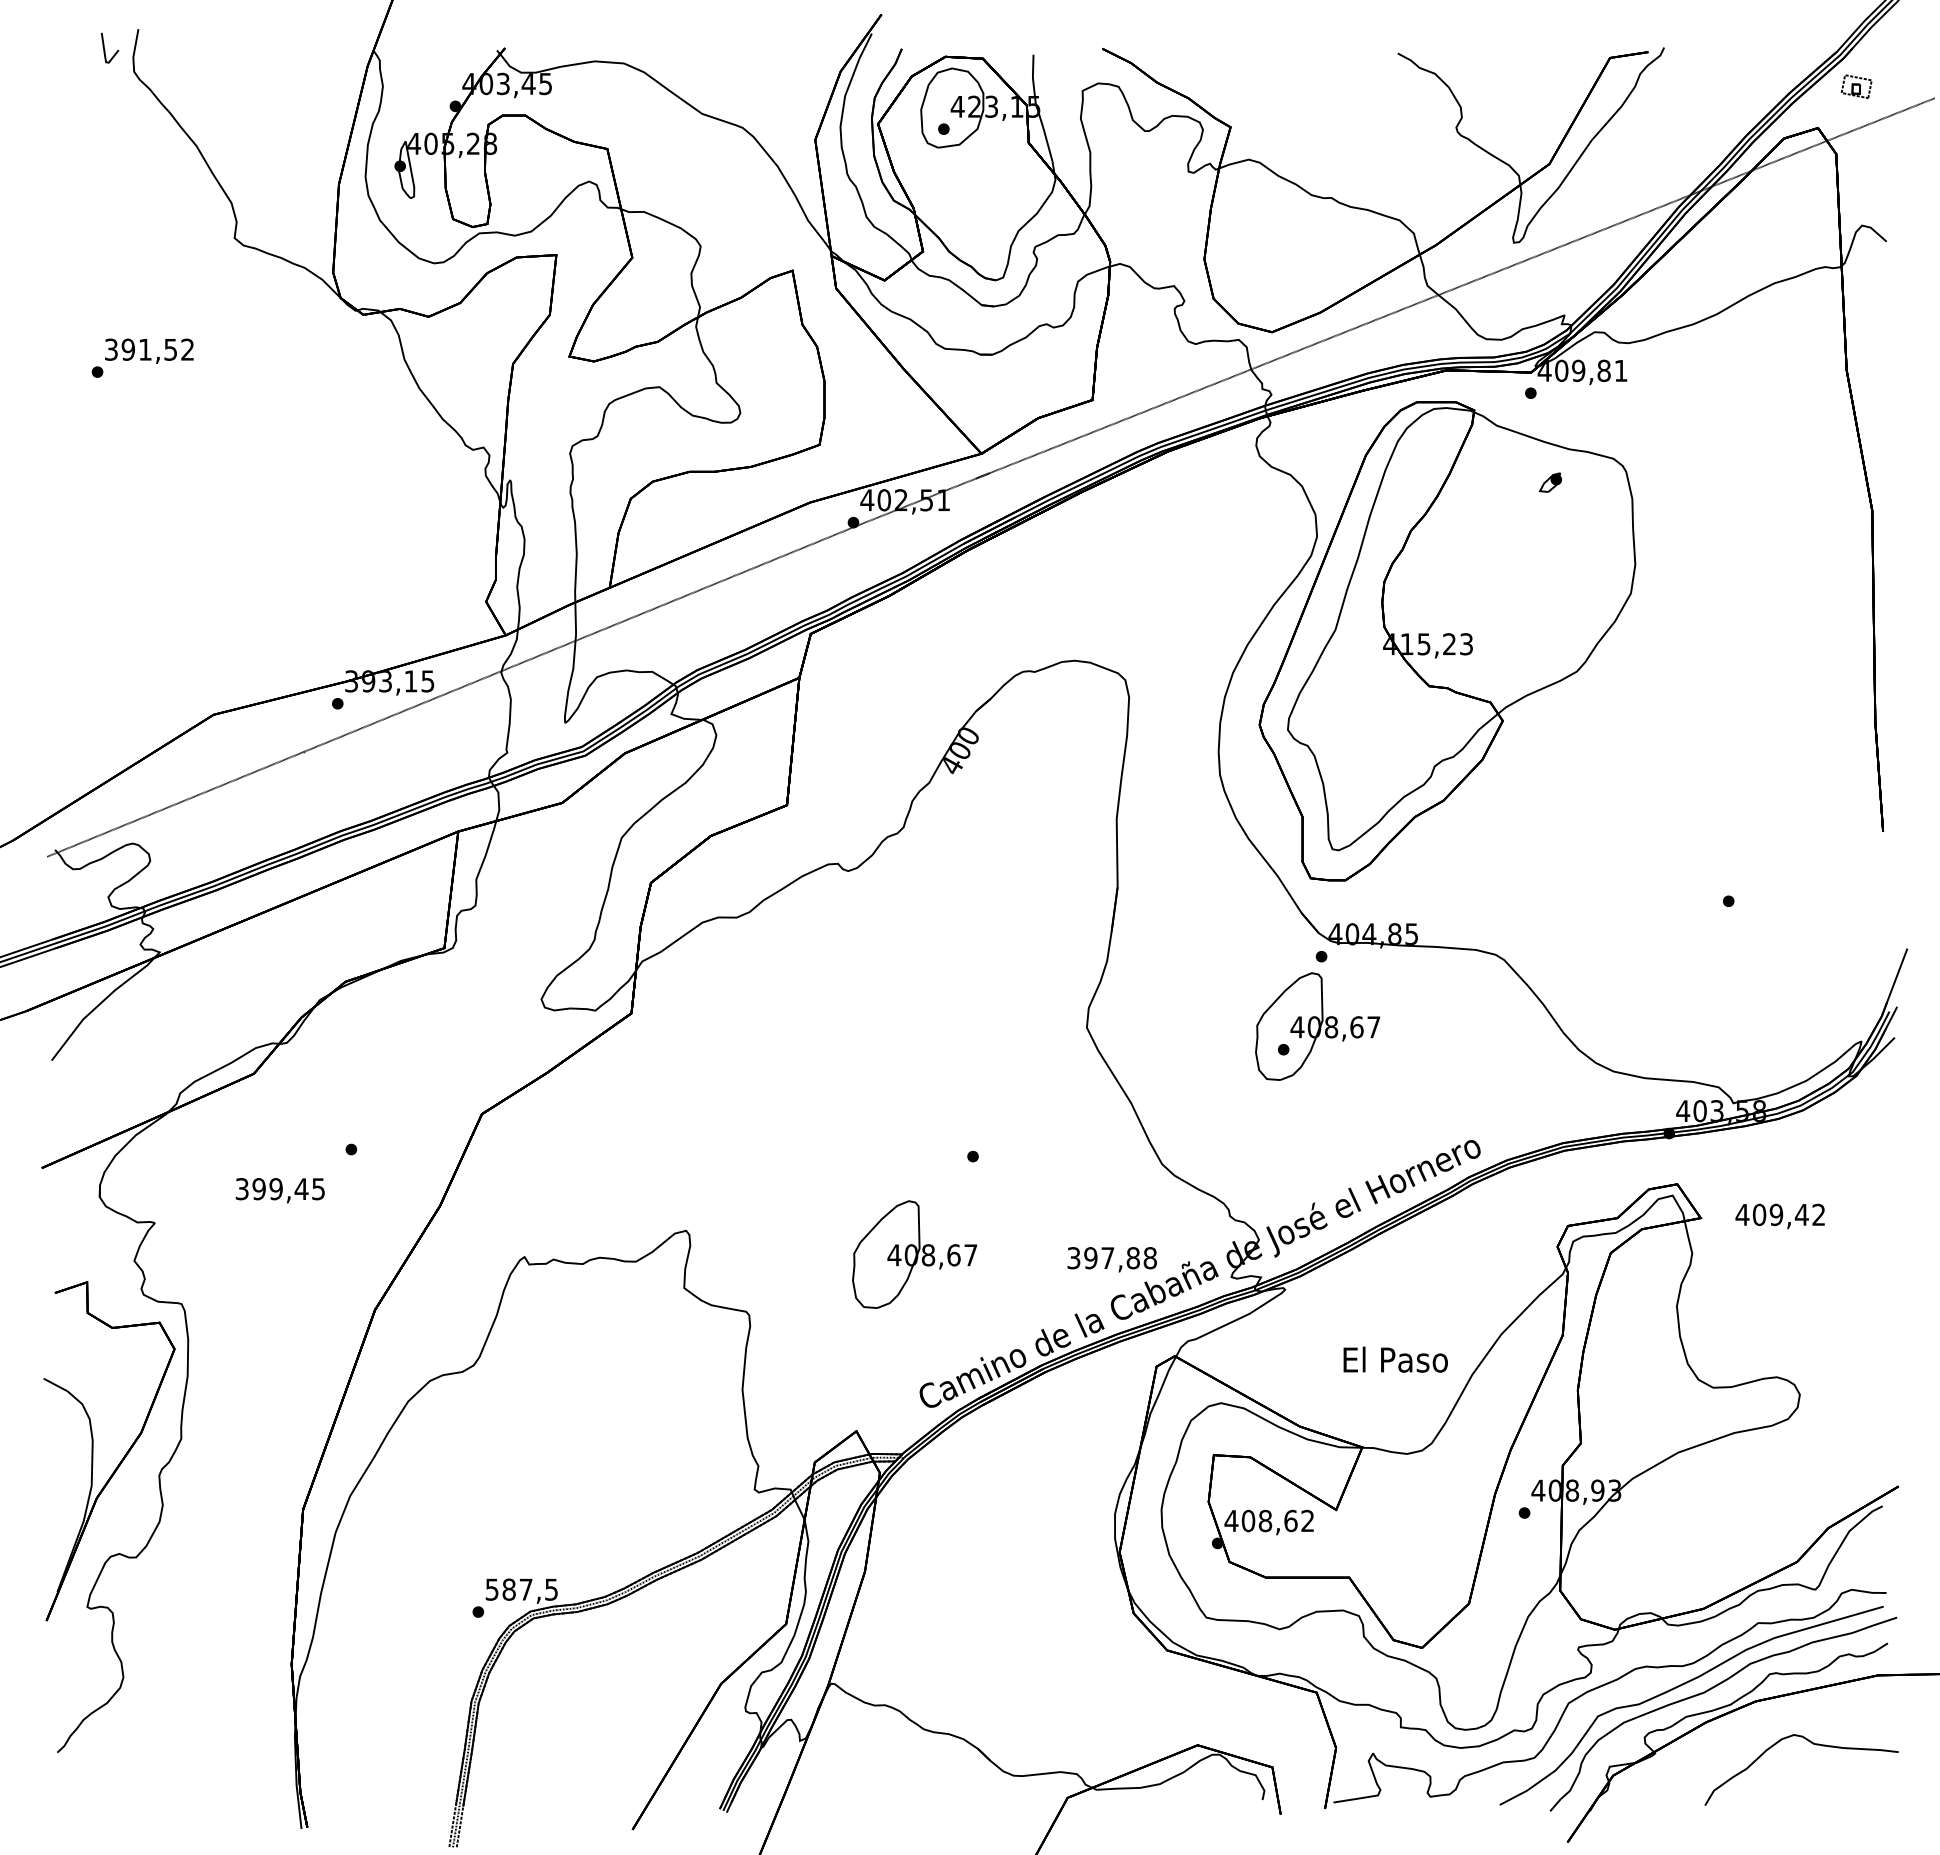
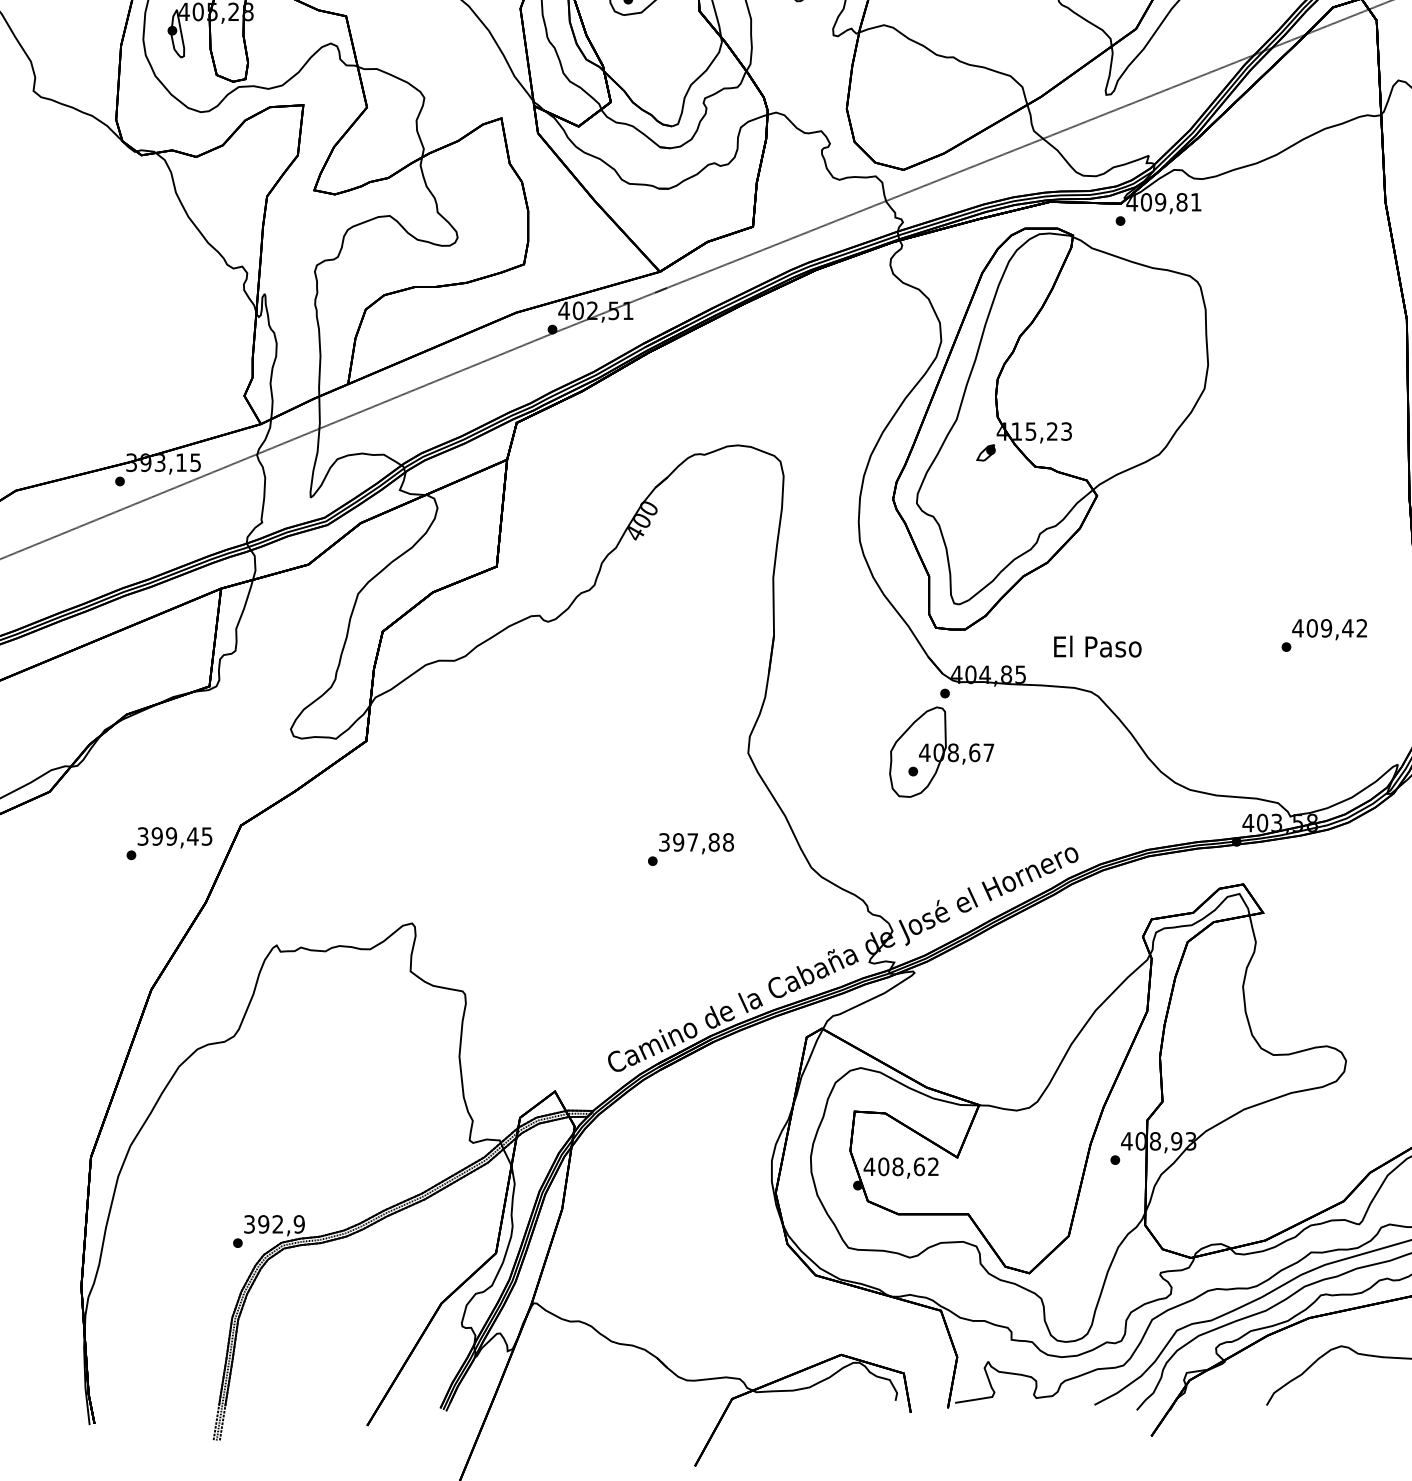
part: (1549, 482) -> (985, 452), moved
text: (279, 1190) -> (174, 837), moved
text: (1779, 1216) -> (1329, 629), moved
part: (914, 1254) -> (603, 943), removed
text: (1111, 1259) -> (695, 843), moved
text: (1395, 1359) -> (1097, 646), moved
text: (522, 1589) -> (274, 1224), 587,5 -> 392,9

